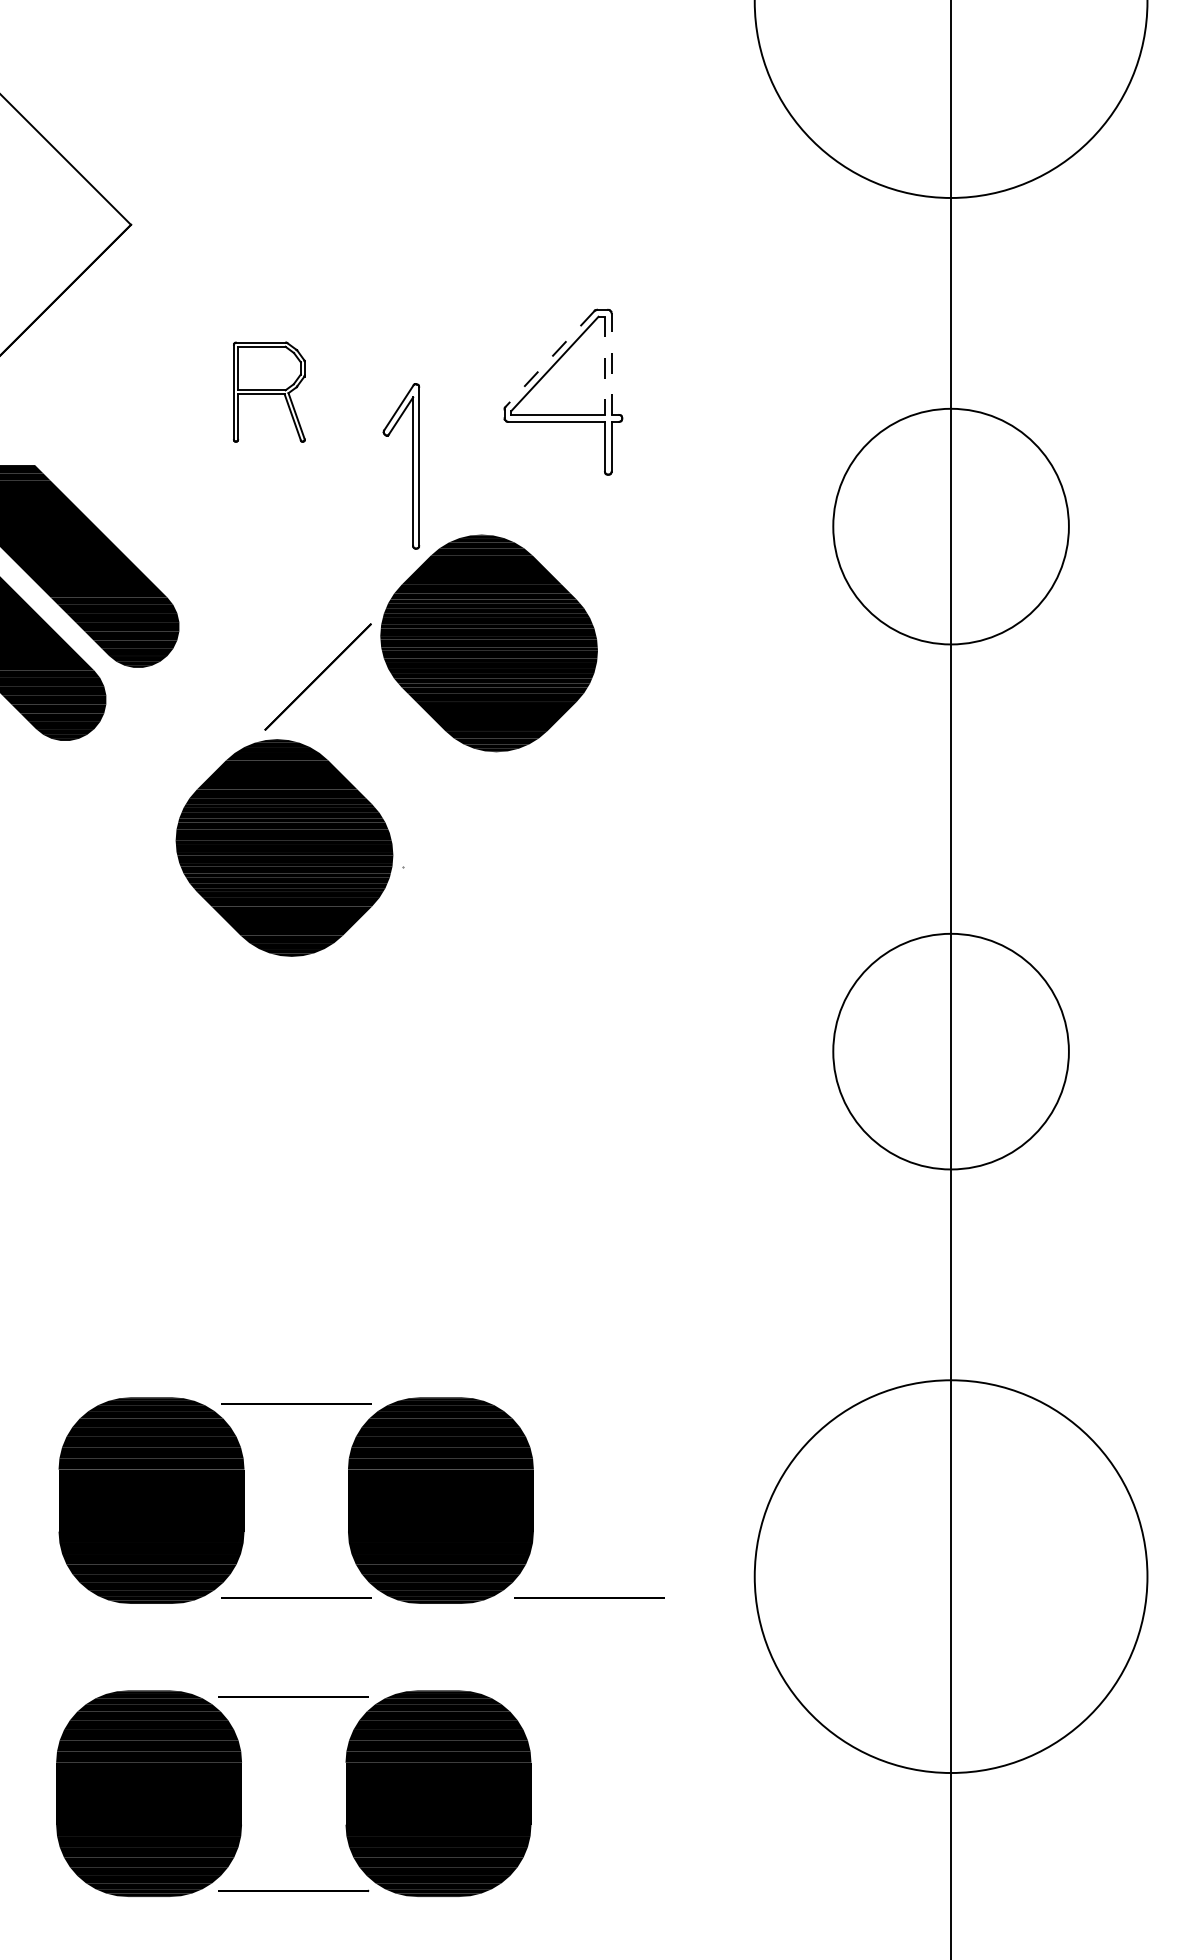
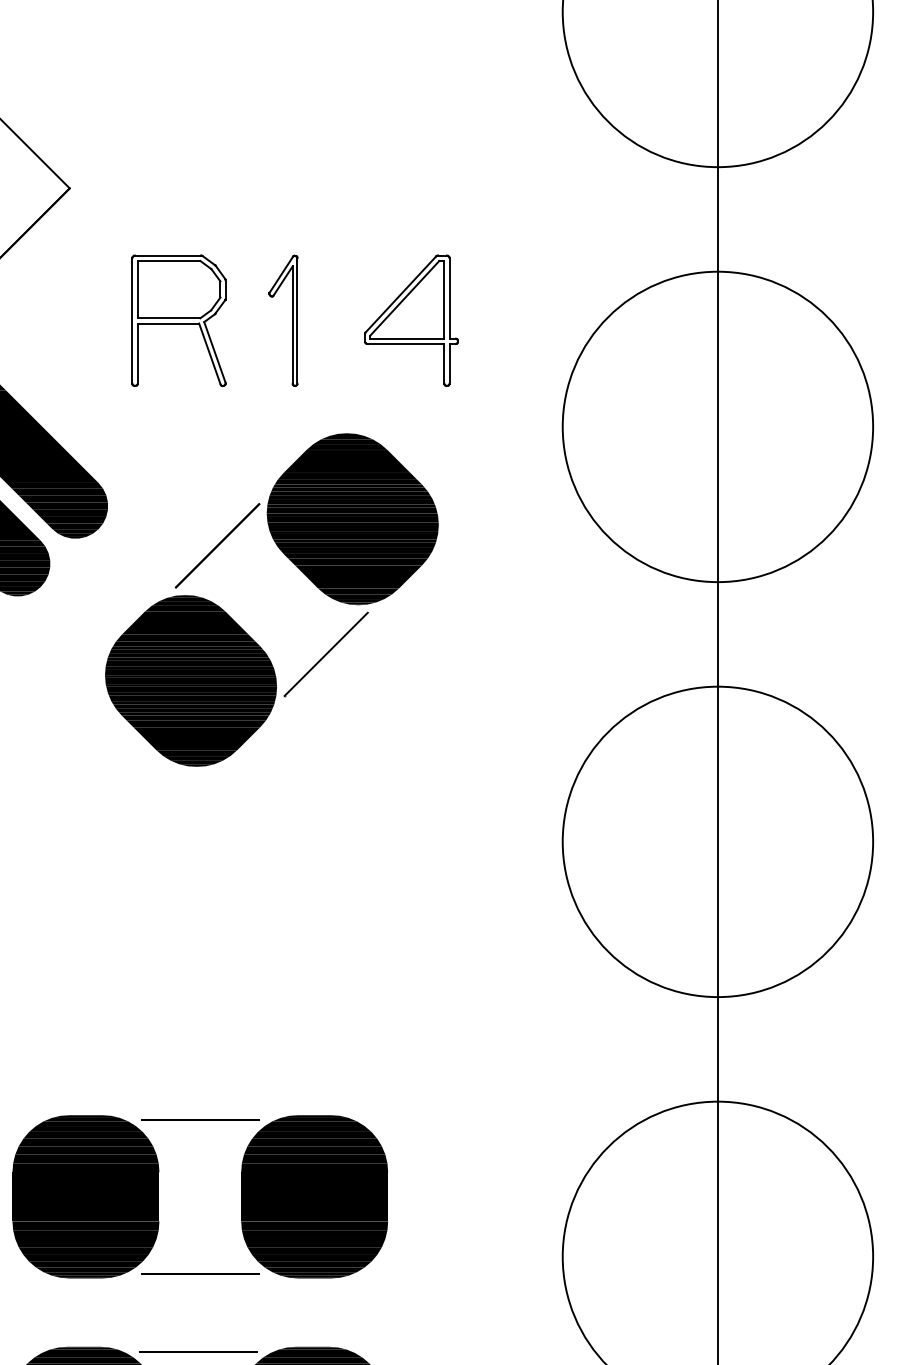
line: (550, 359) -> (401, 294), dashed -> solid
line: (611, 364) -> (449, 298), dashed -> solid
line: (604, 366) -> (443, 300), dashed -> solid
part: (269, 391) -> (179, 320), size x1.67
part: (412, 466) -> (292, 320), moved
circle: (950, 526) -> (717, 426), size x1.67
line: (455, 814) -> (326, 654), added
circle: (950, 1051) -> (717, 841), size x1.67
line: (589, 1597) -> (432, 1273), removed

